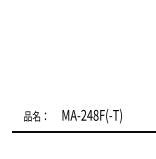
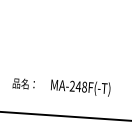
text: (34, 116) -> (23, 84), moved
text: (91, 116) -> (80, 88), moved

